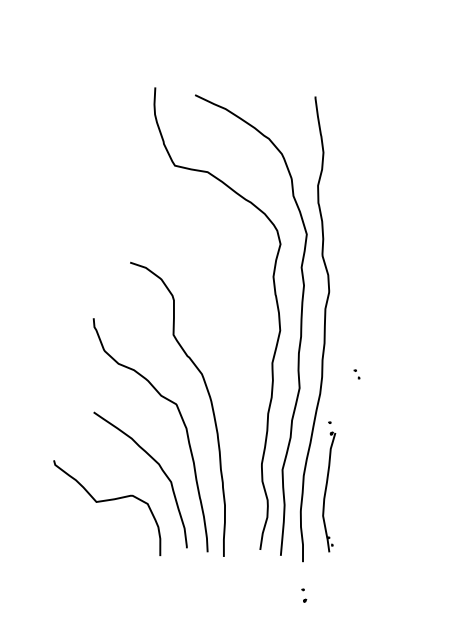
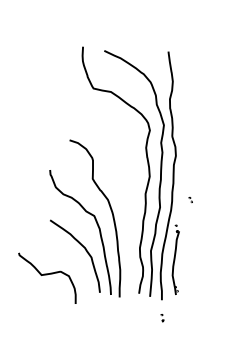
curve: (107, 502) -> (47, 275), moved

